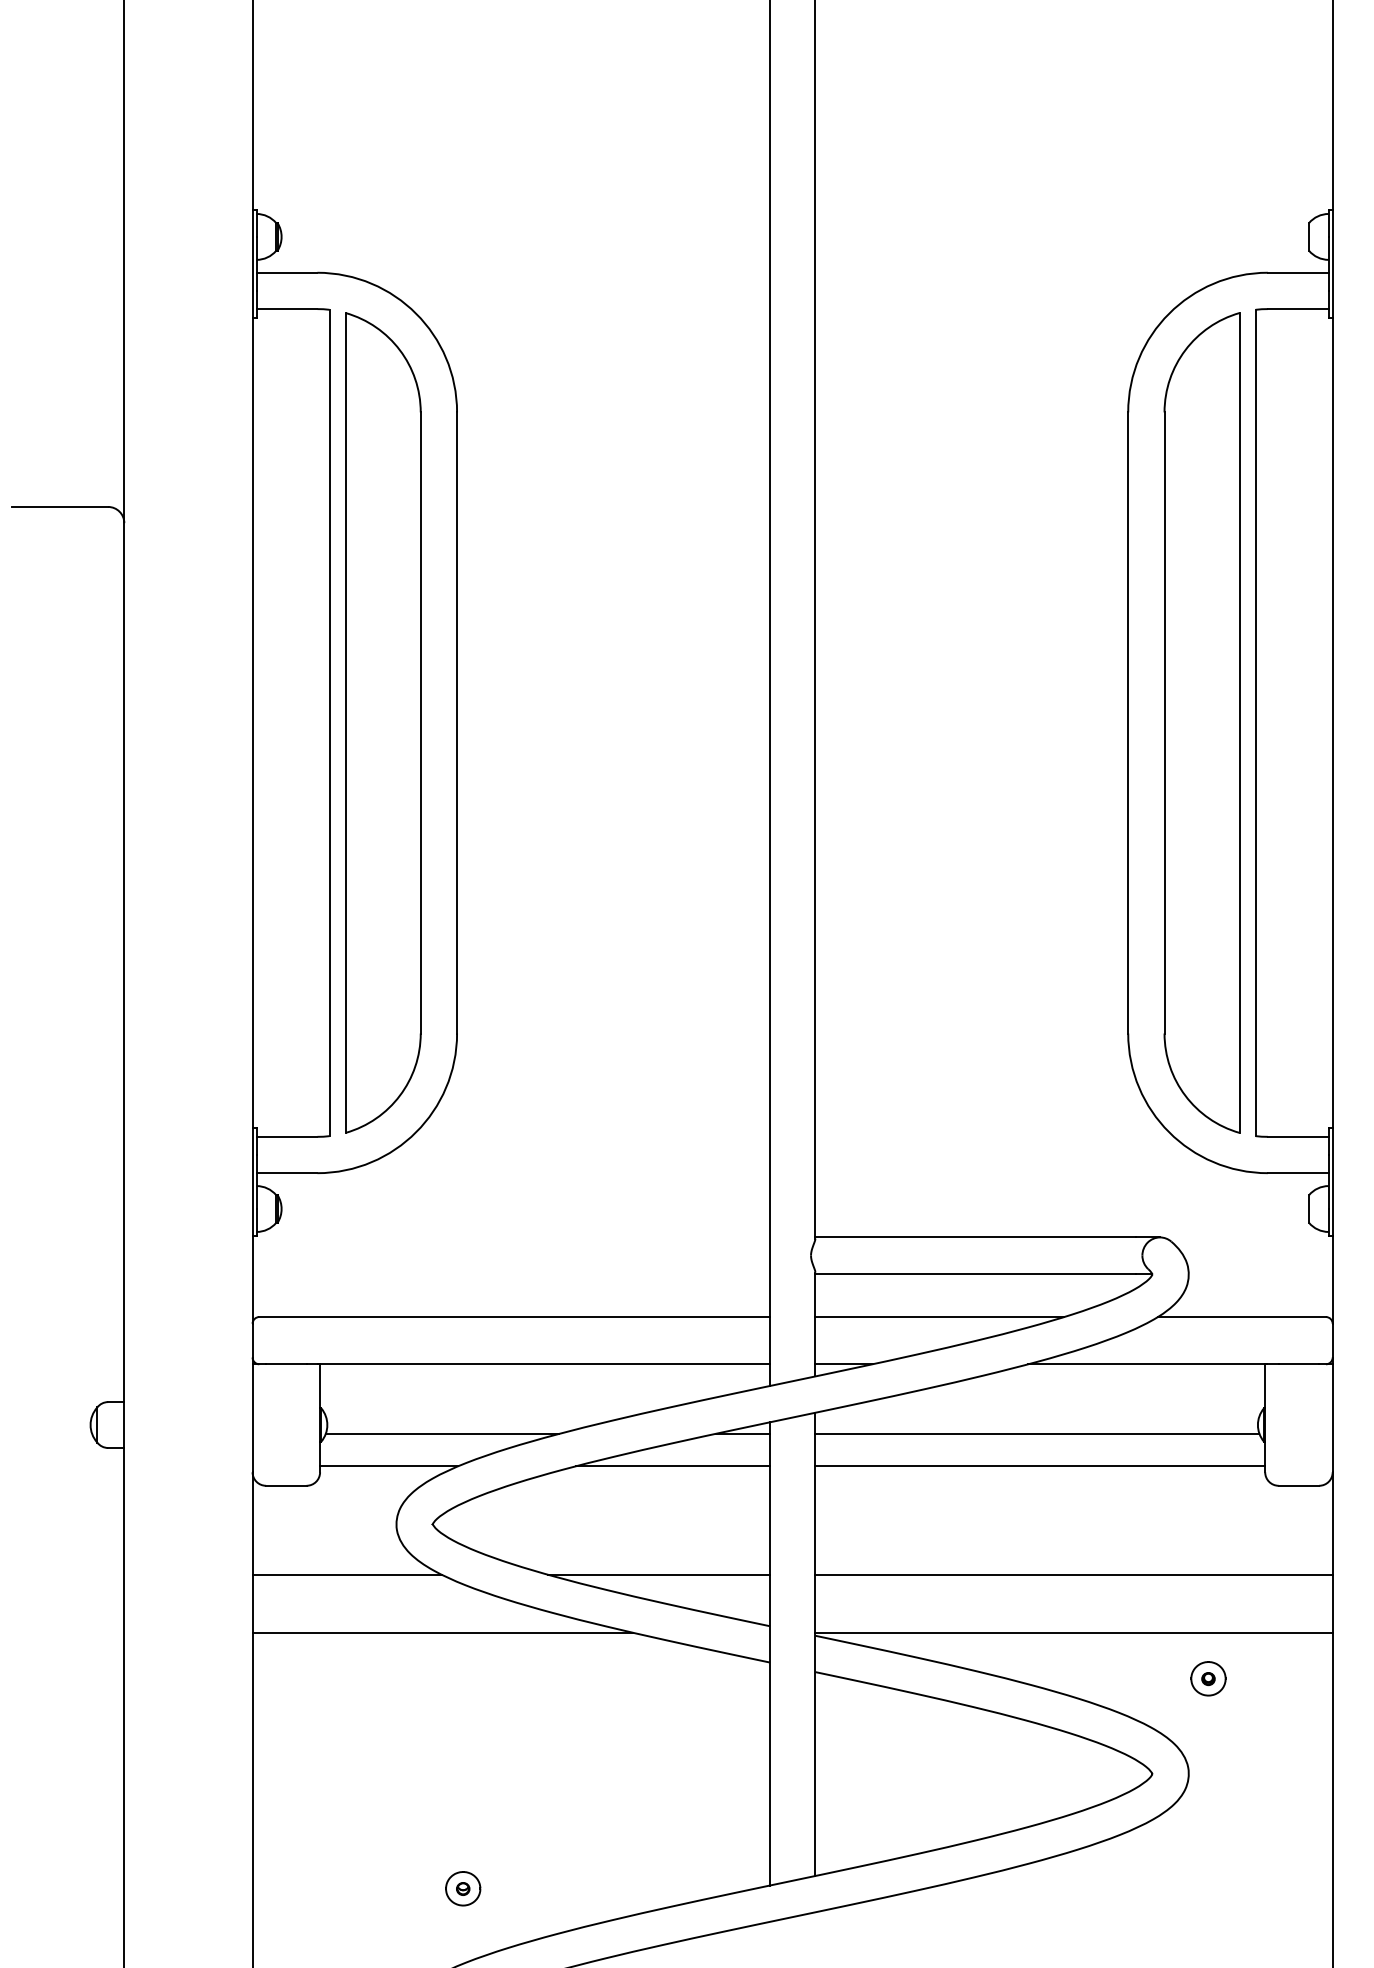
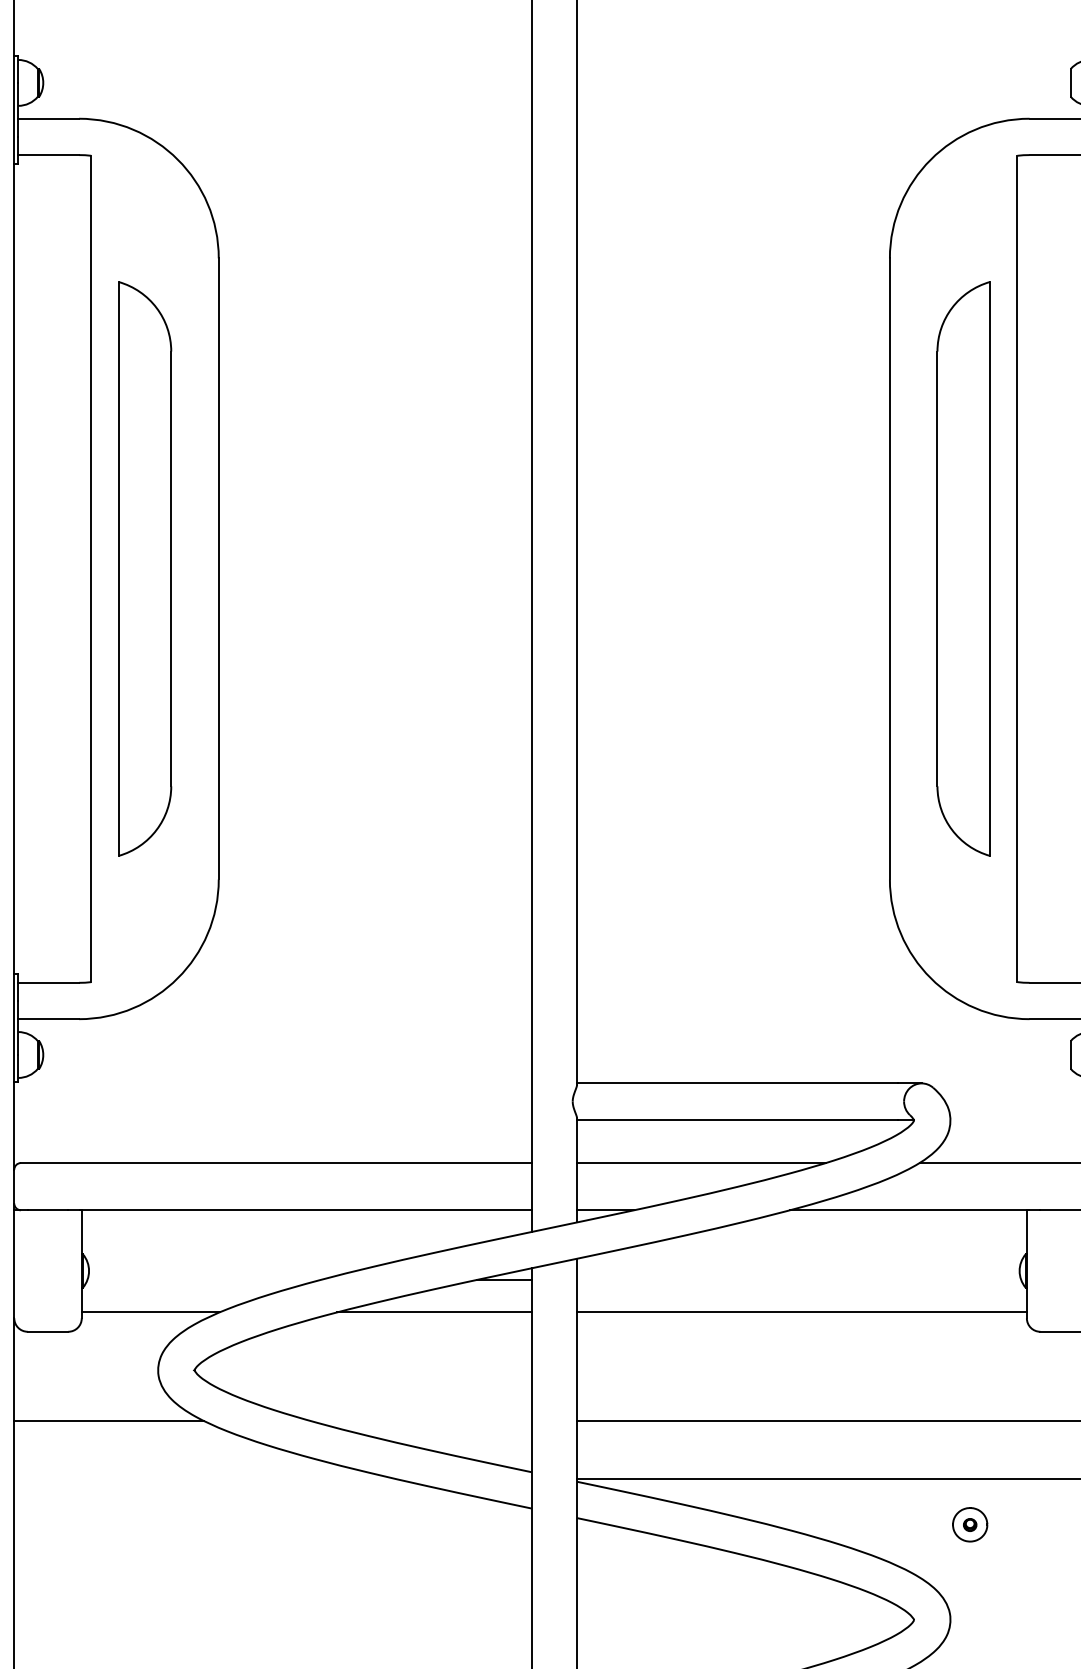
part: (383, 722) -> (145, 568), size x0.7
part: (1201, 722) -> (963, 568), size x0.7
line: (442, 1433) -> (204, 1279), removed
line: (1037, 1433) -> (799, 1279), removed
line: (658, 1574) -> (420, 1420), removed
line: (442, 1632) -> (204, 1478), removed

